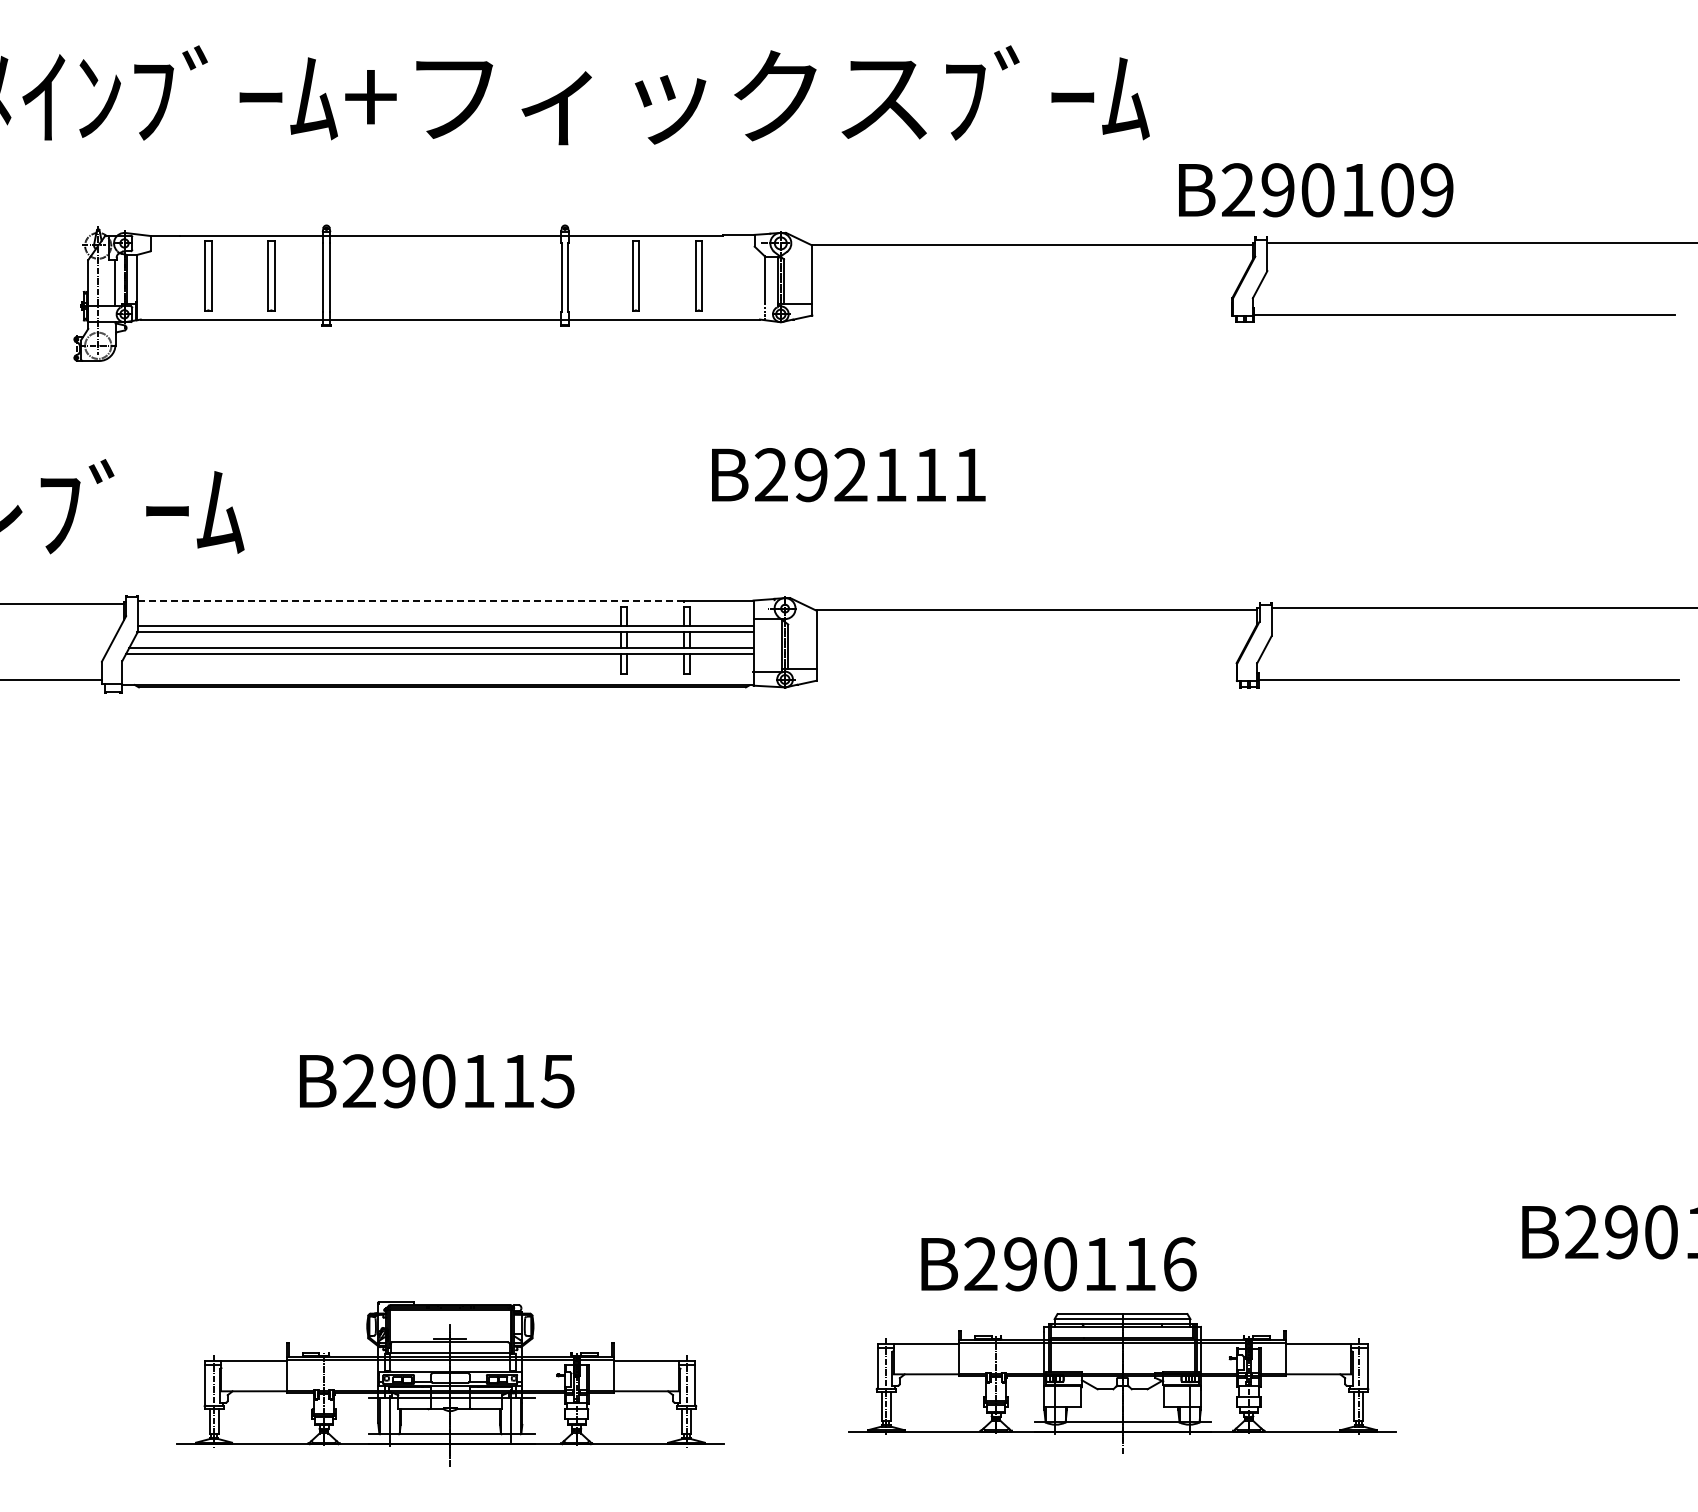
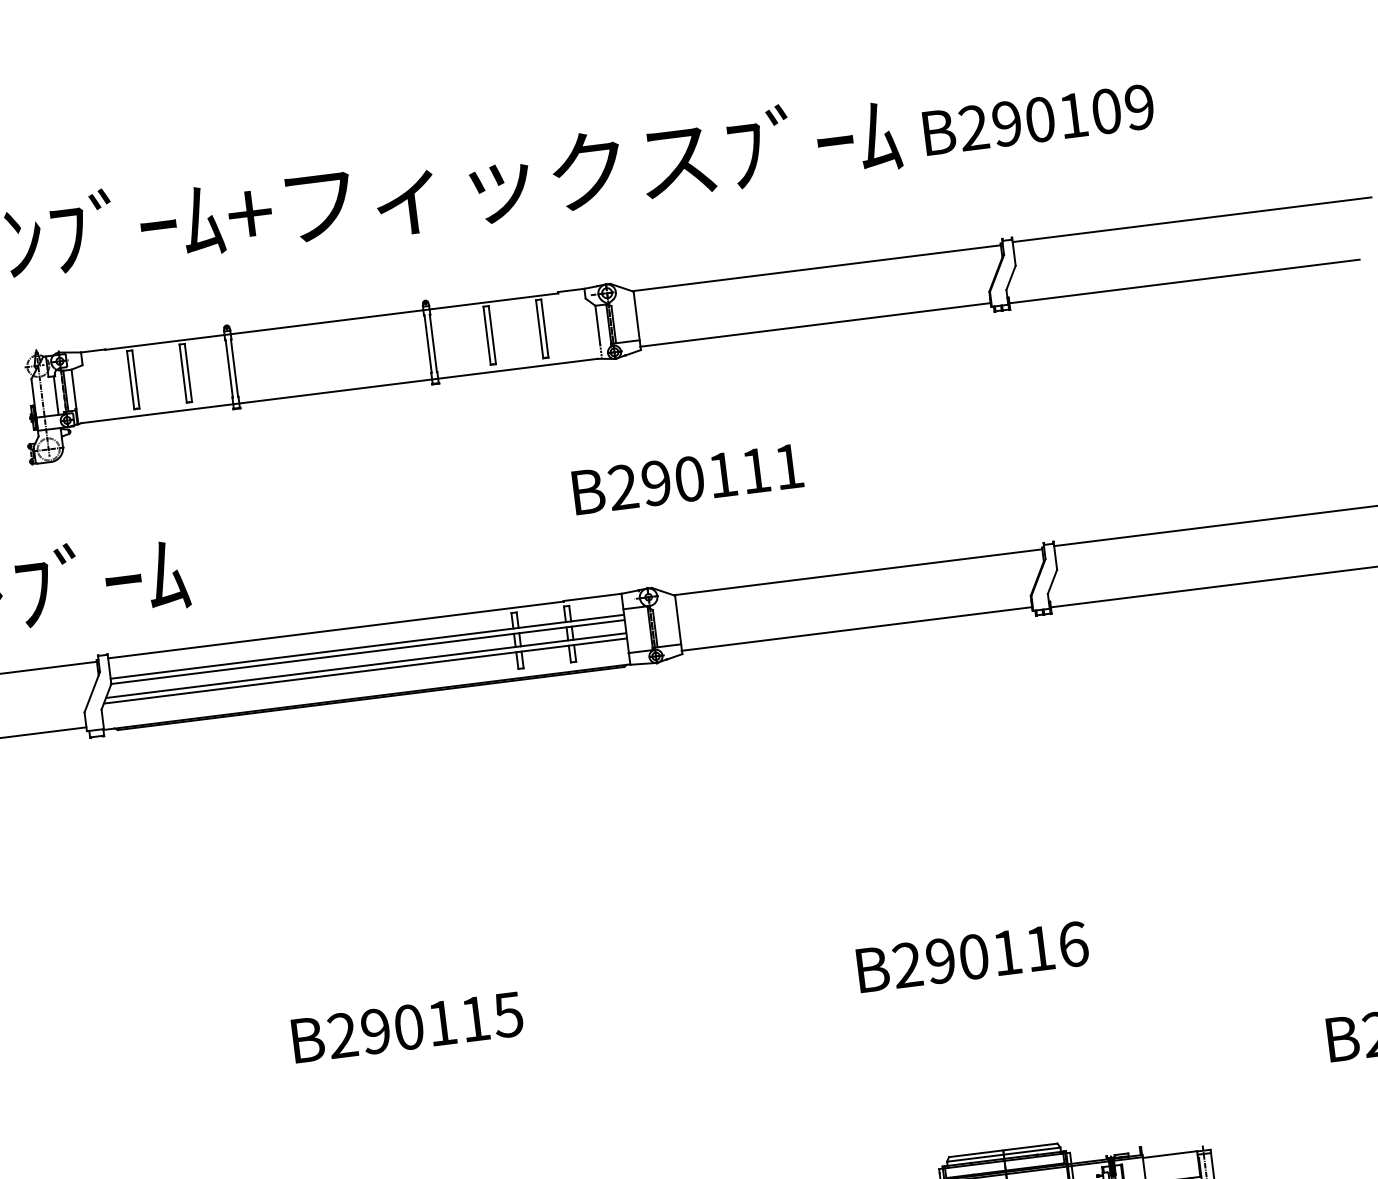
text: (1316, 190) -> (1039, 120), moved
line: (1021, 311) -> (814, 324), added
text: (850, 475) -> (689, 479), B292111 -> B290111
line: (411, 601) -> (336, 630), dashed -> solid
line: (1026, 676) -> (856, 628), added
text: (1058, 1264) -> (972, 957), moved

